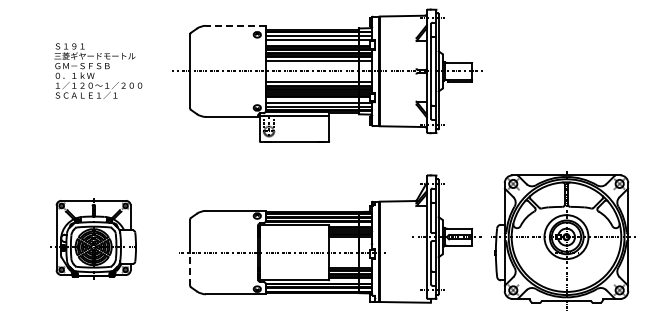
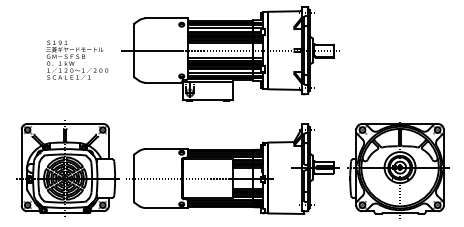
line: (235, 25) -> (166, 18), dashed -> solid
text: (98, 70) -> (77, 59), moved
part: (95, 238) -> (67, 168), size x1.67
line: (190, 269) -> (134, 190), dashed -> solid

